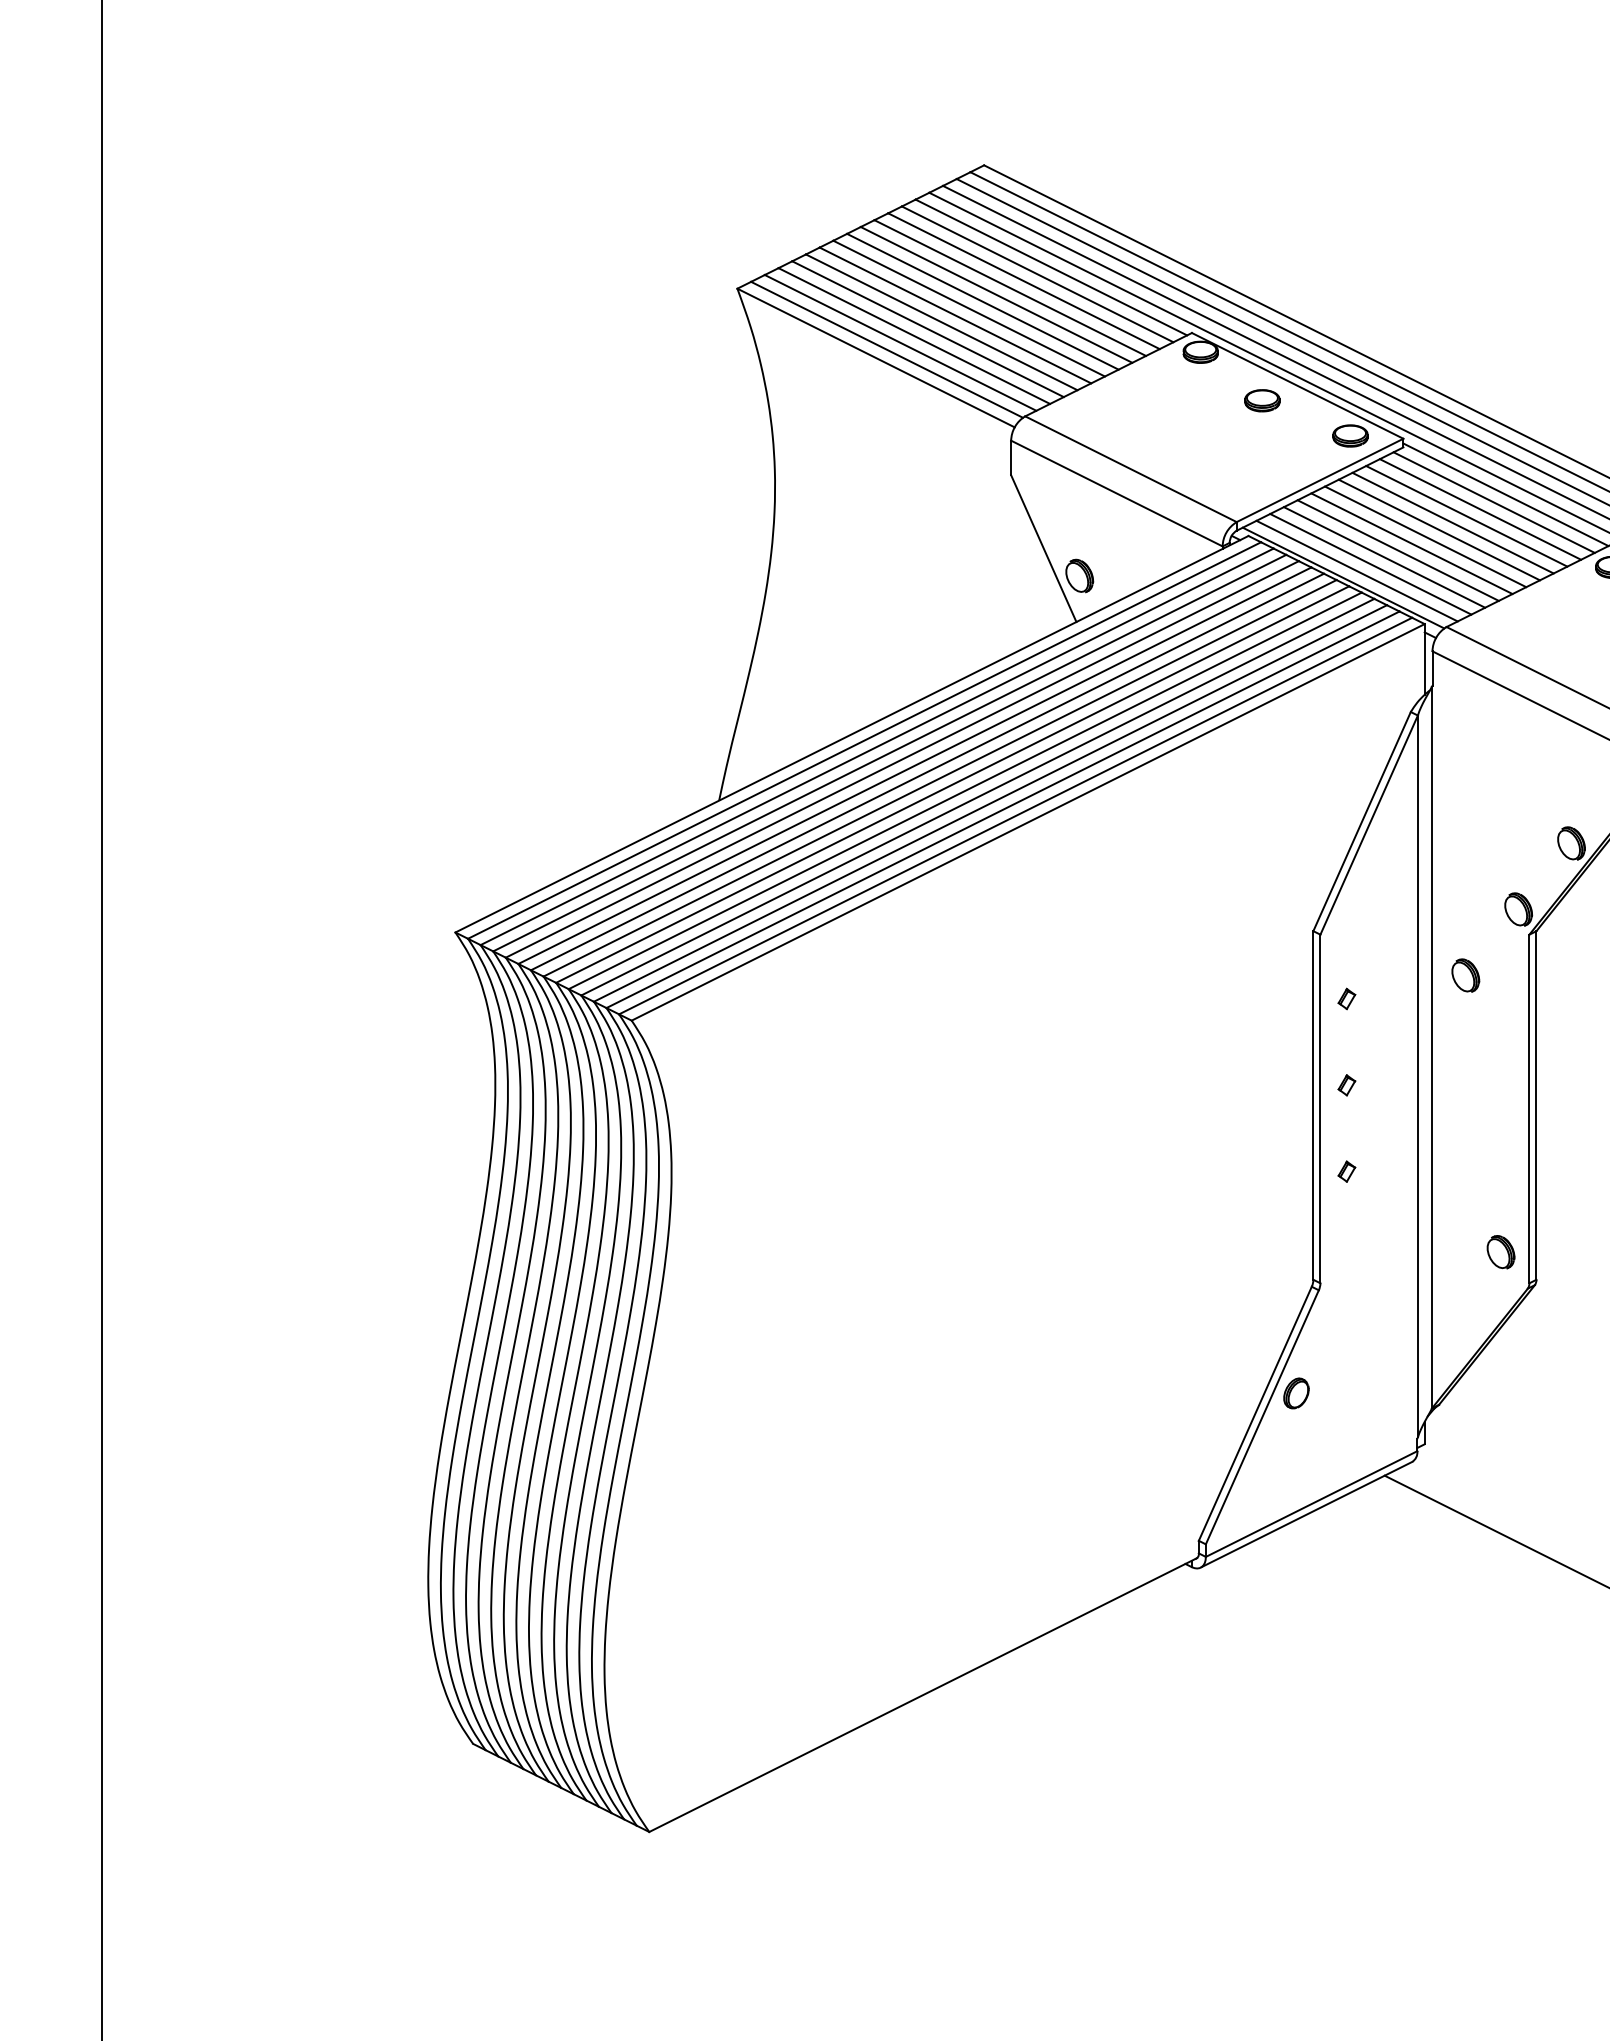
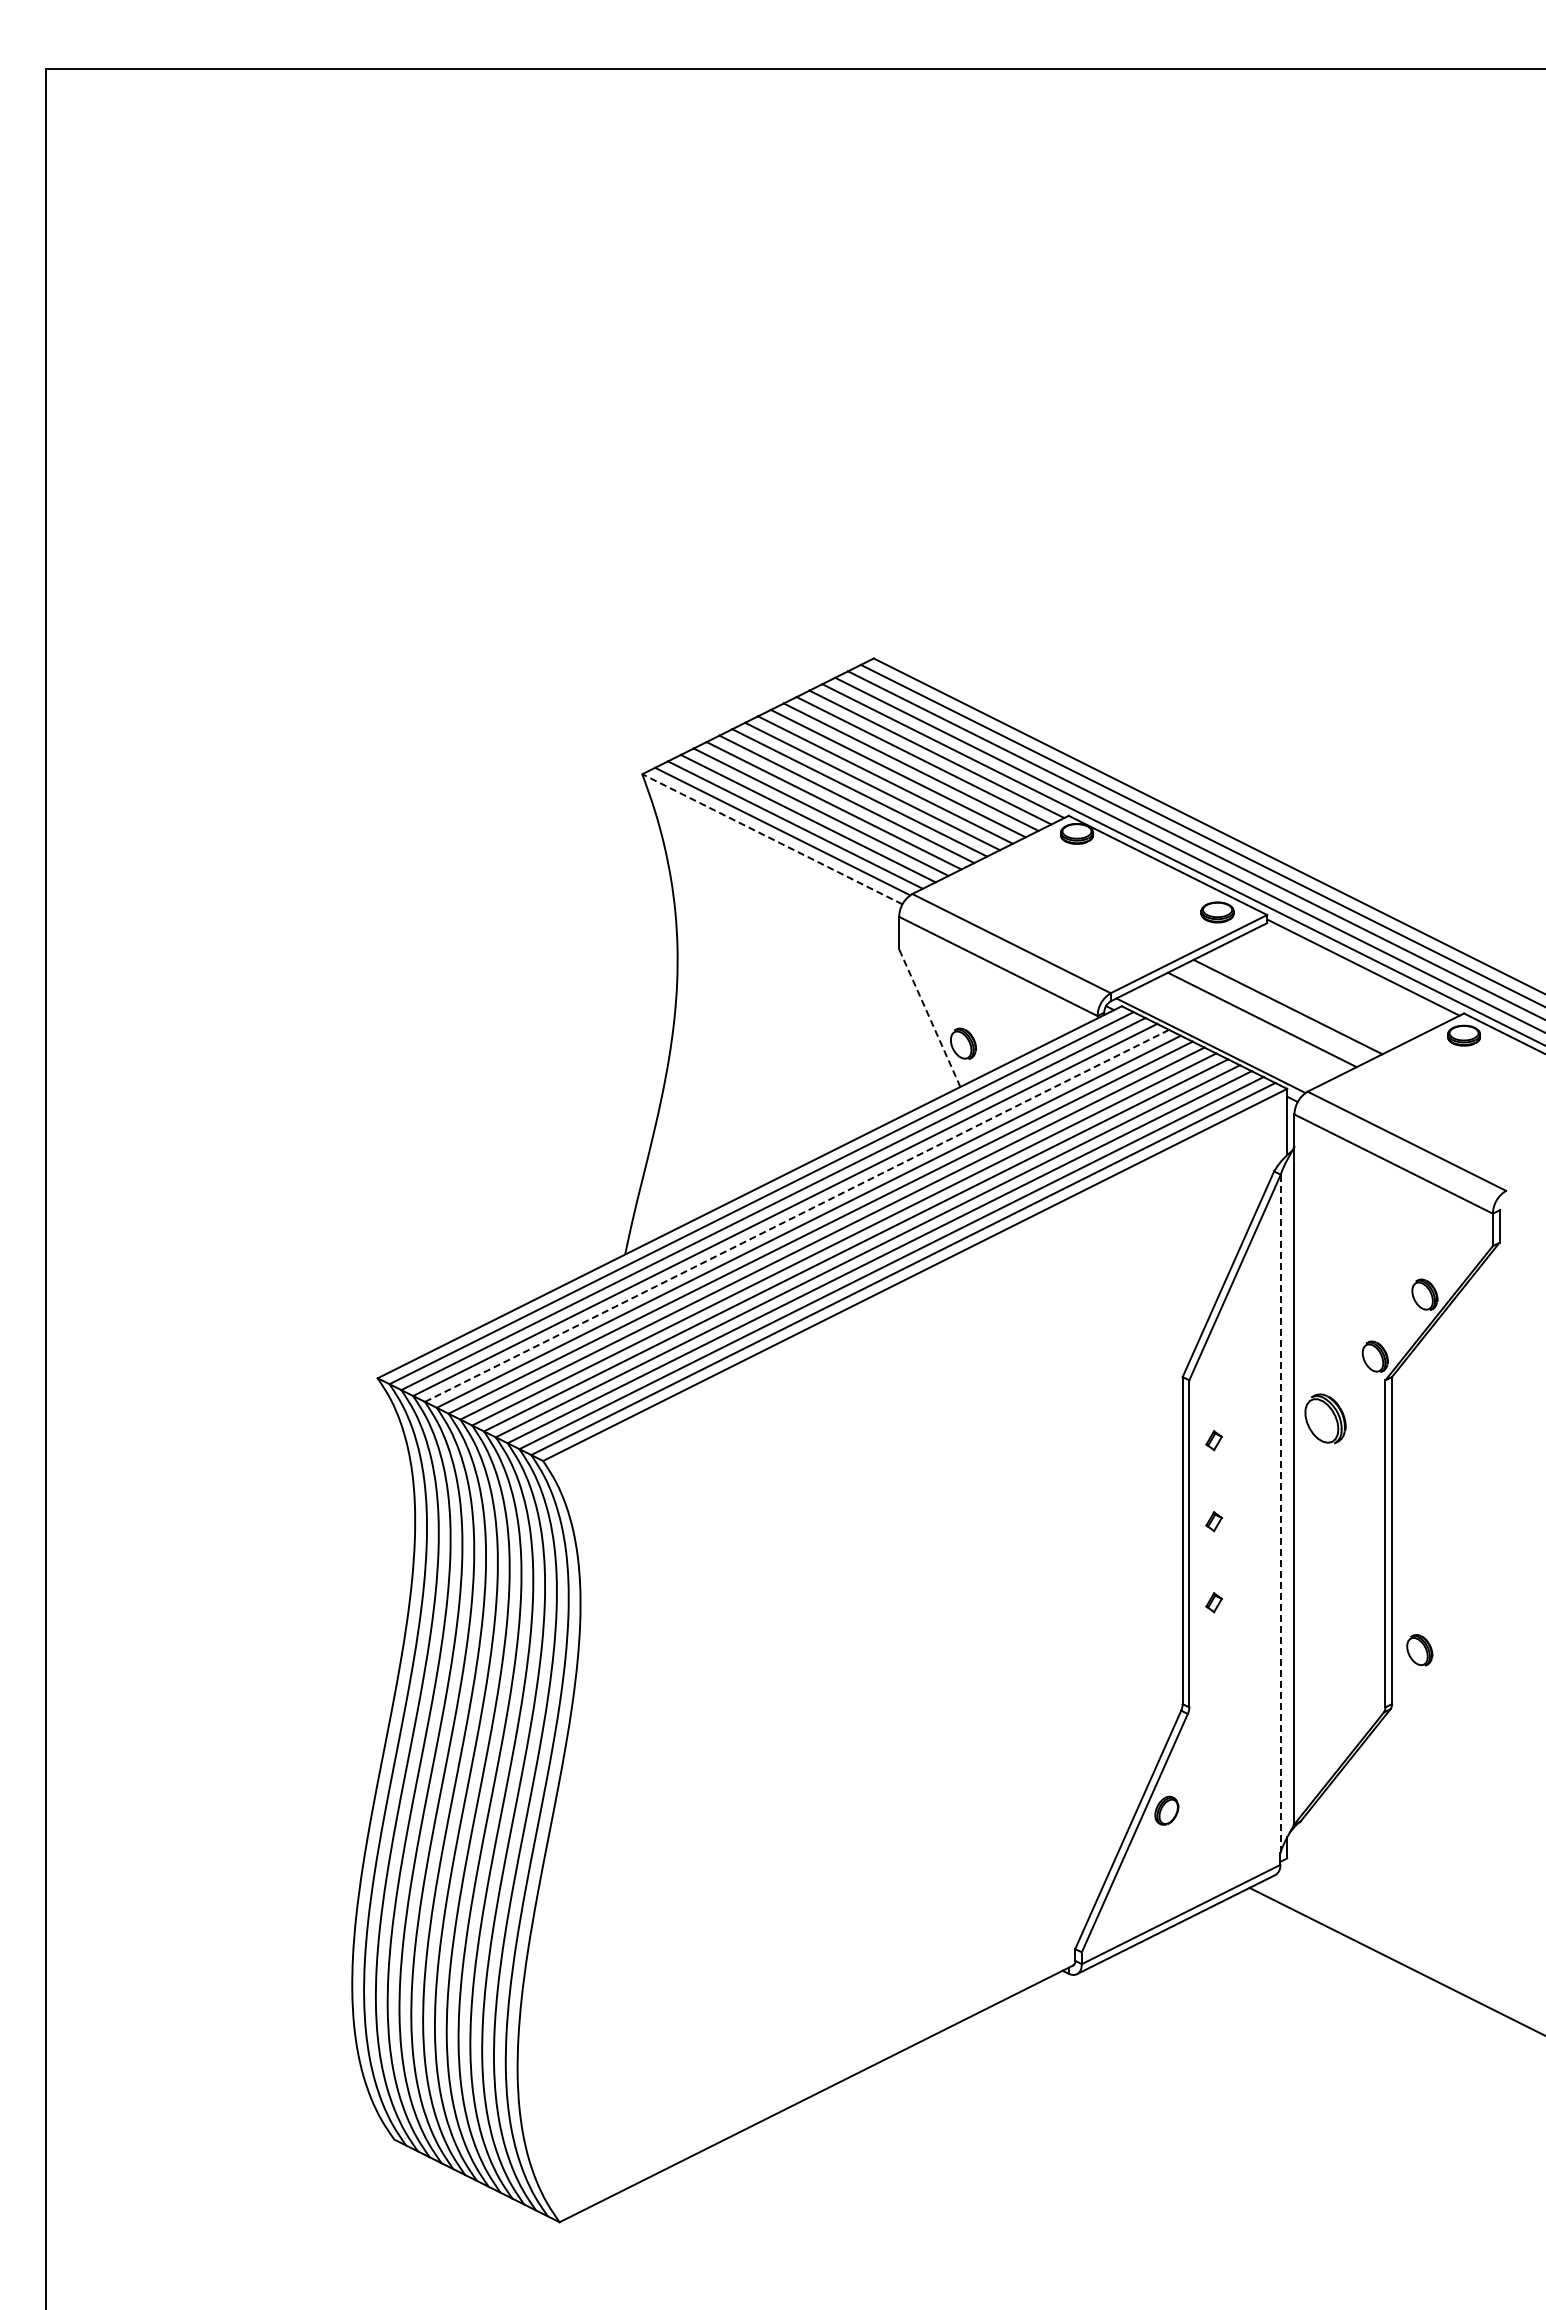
line: (875, 358) -> (771, 839), solid -> dashed
part: (1261, 400) -> (1134, 879), removed
line: (1493, 502) -> (1351, 974), removed
line: (1480, 509) -> (1339, 981), removed
line: (1466, 516) -> (1326, 987), removed
line: (1452, 523) -> (1313, 994), removed
line: (1438, 529) -> (1300, 1000), removed
line: (1411, 543) -> (1274, 1013), removed
line: (1043, 547) -> (929, 1017), solid -> dashed
line: (1384, 557) -> (1249, 1026), removed
line: (1370, 563) -> (1236, 1032), removed
line: (1356, 571) -> (1223, 1039), removed
line: (902, 759) -> (797, 1215), solid -> dashed
part: (1465, 975) -> (1325, 1418), size x1.6
line: (1417, 1076) -> (1280, 1513), solid -> dashed
part: (1500, 1252) -> (1419, 1650), moved

